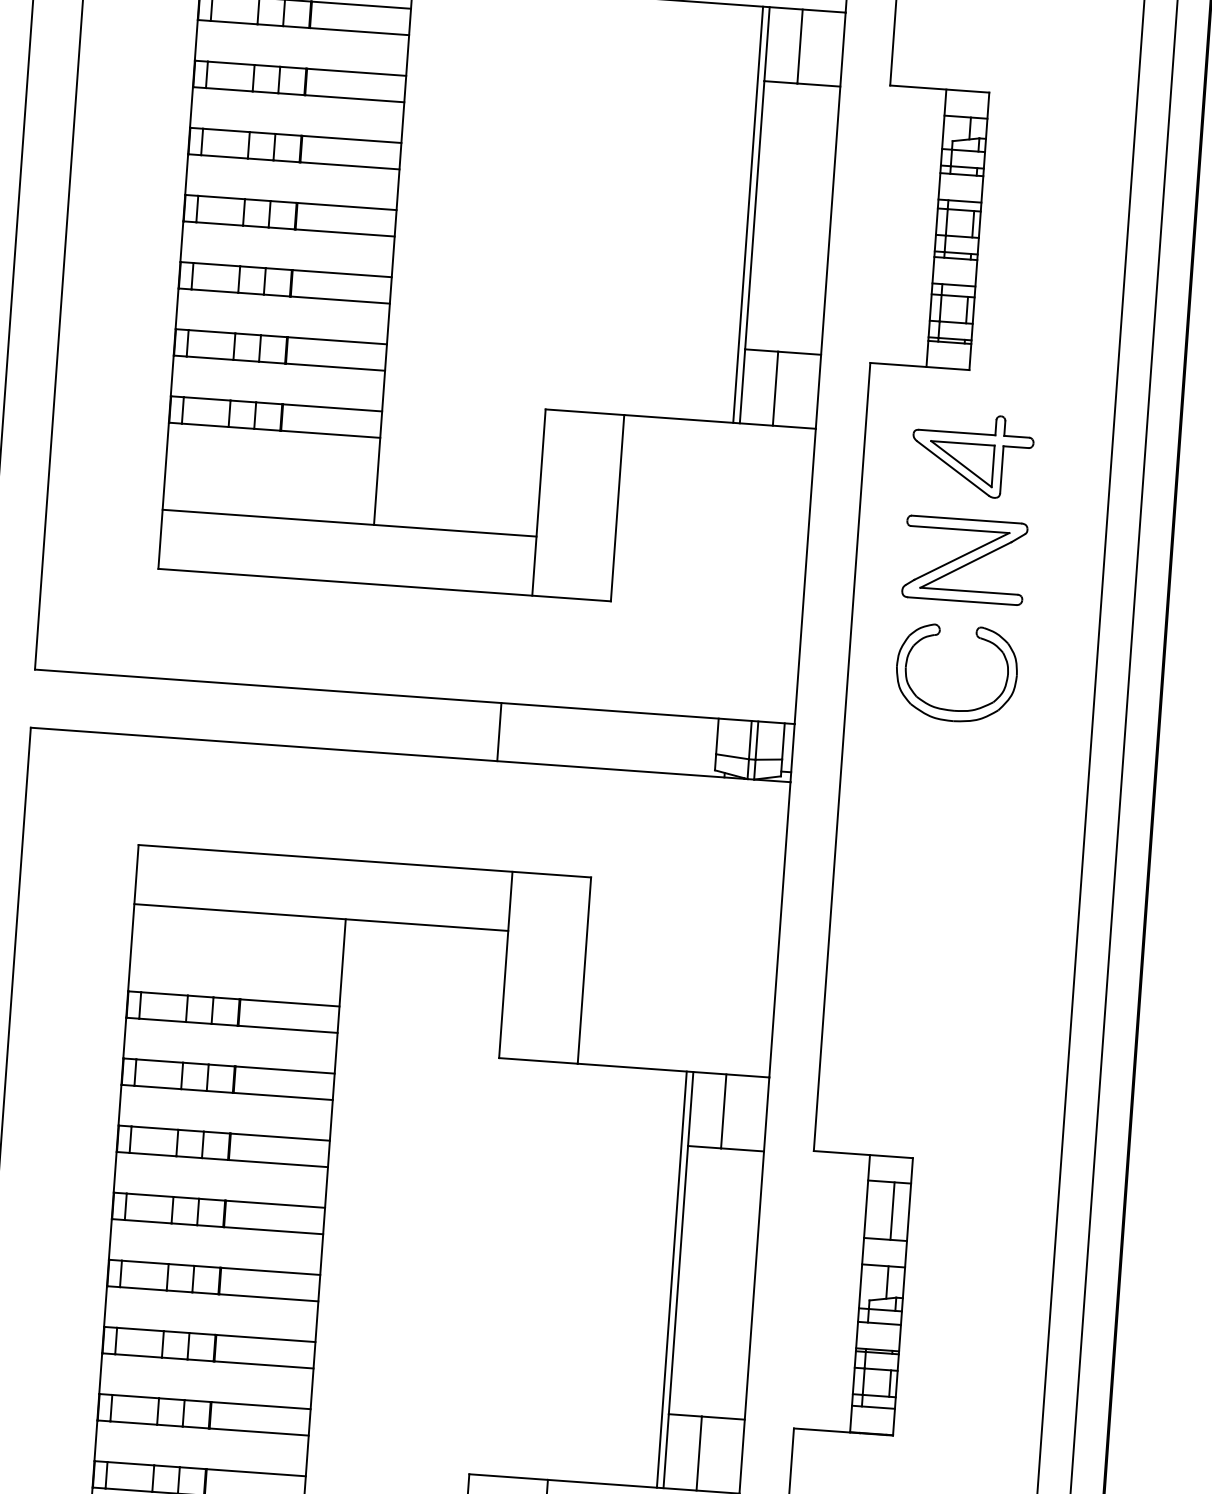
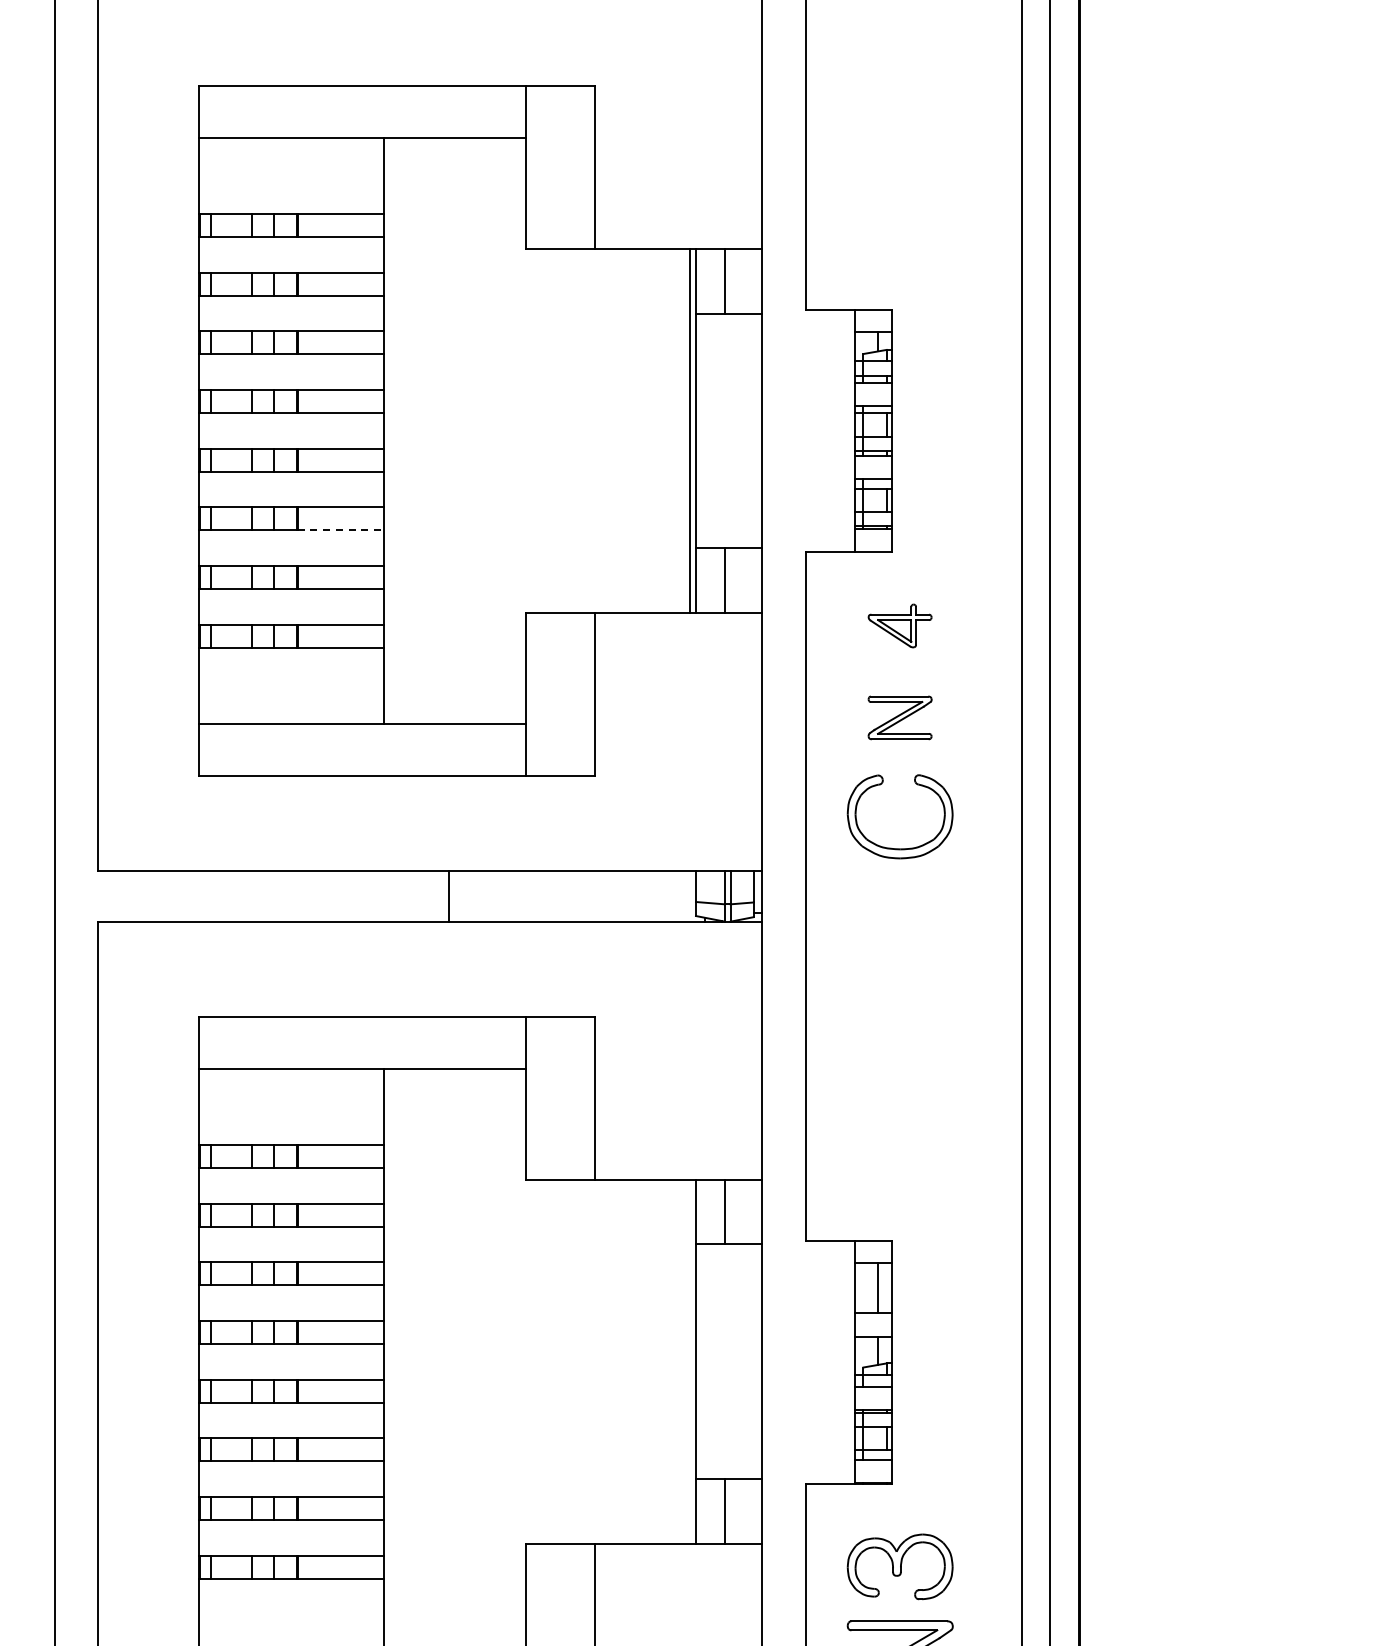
line: (341, 300) -> (341, 530), solid -> dashed
part: (971, 454) -> (899, 625), size x0.6
part: (964, 559) -> (899, 717), size x0.6
line: (499, 731) -> (449, 895), moved
line: (672, 1279) -> (690, 1361), removed

